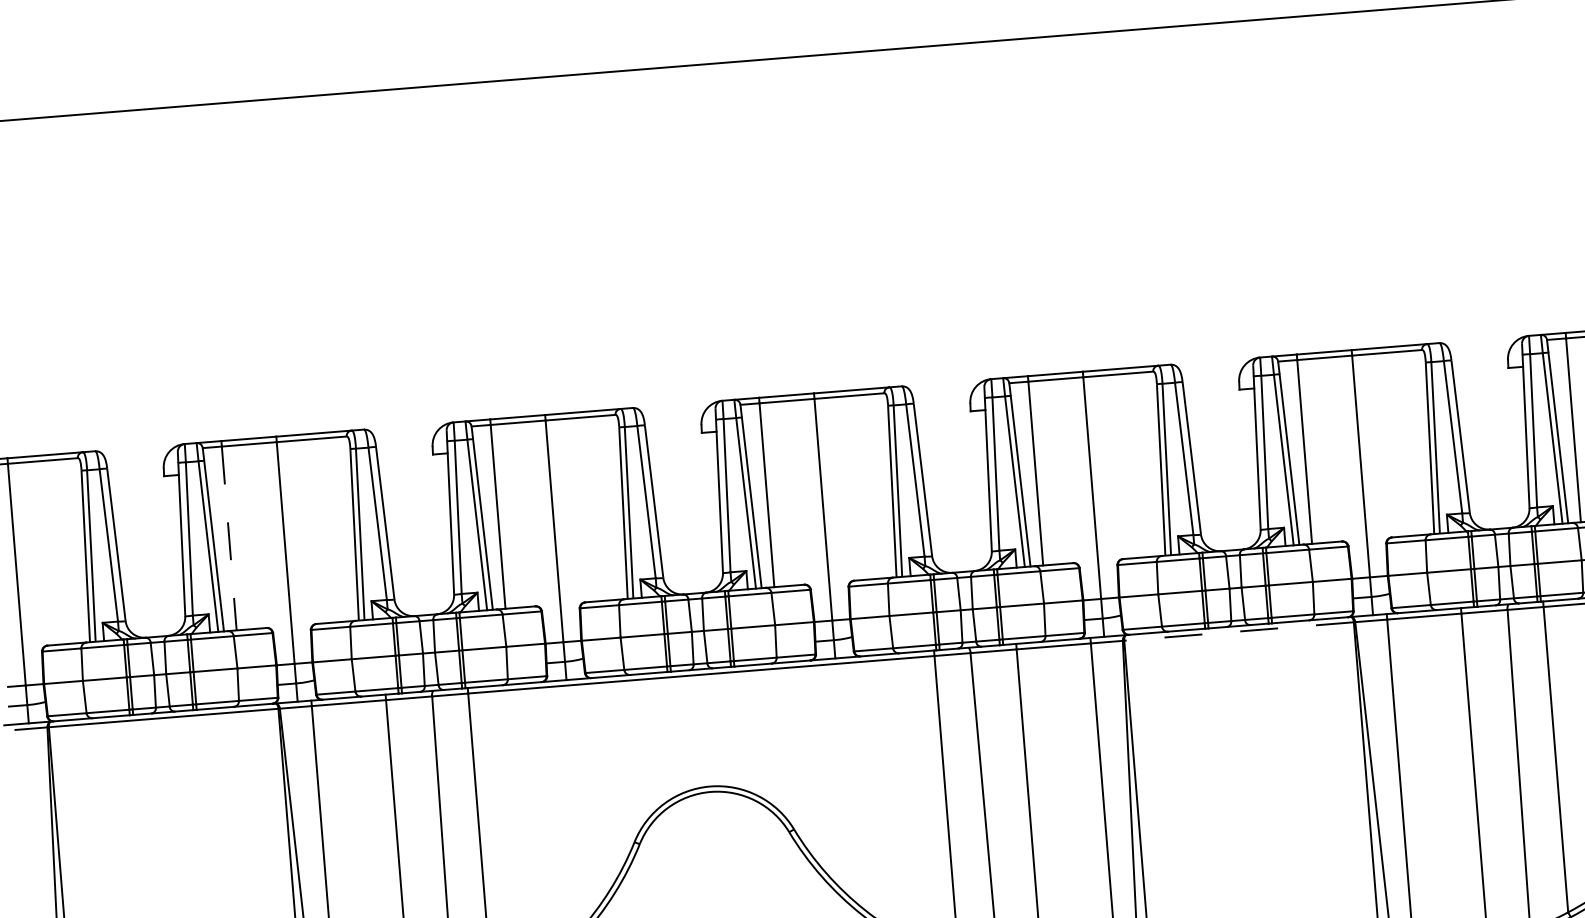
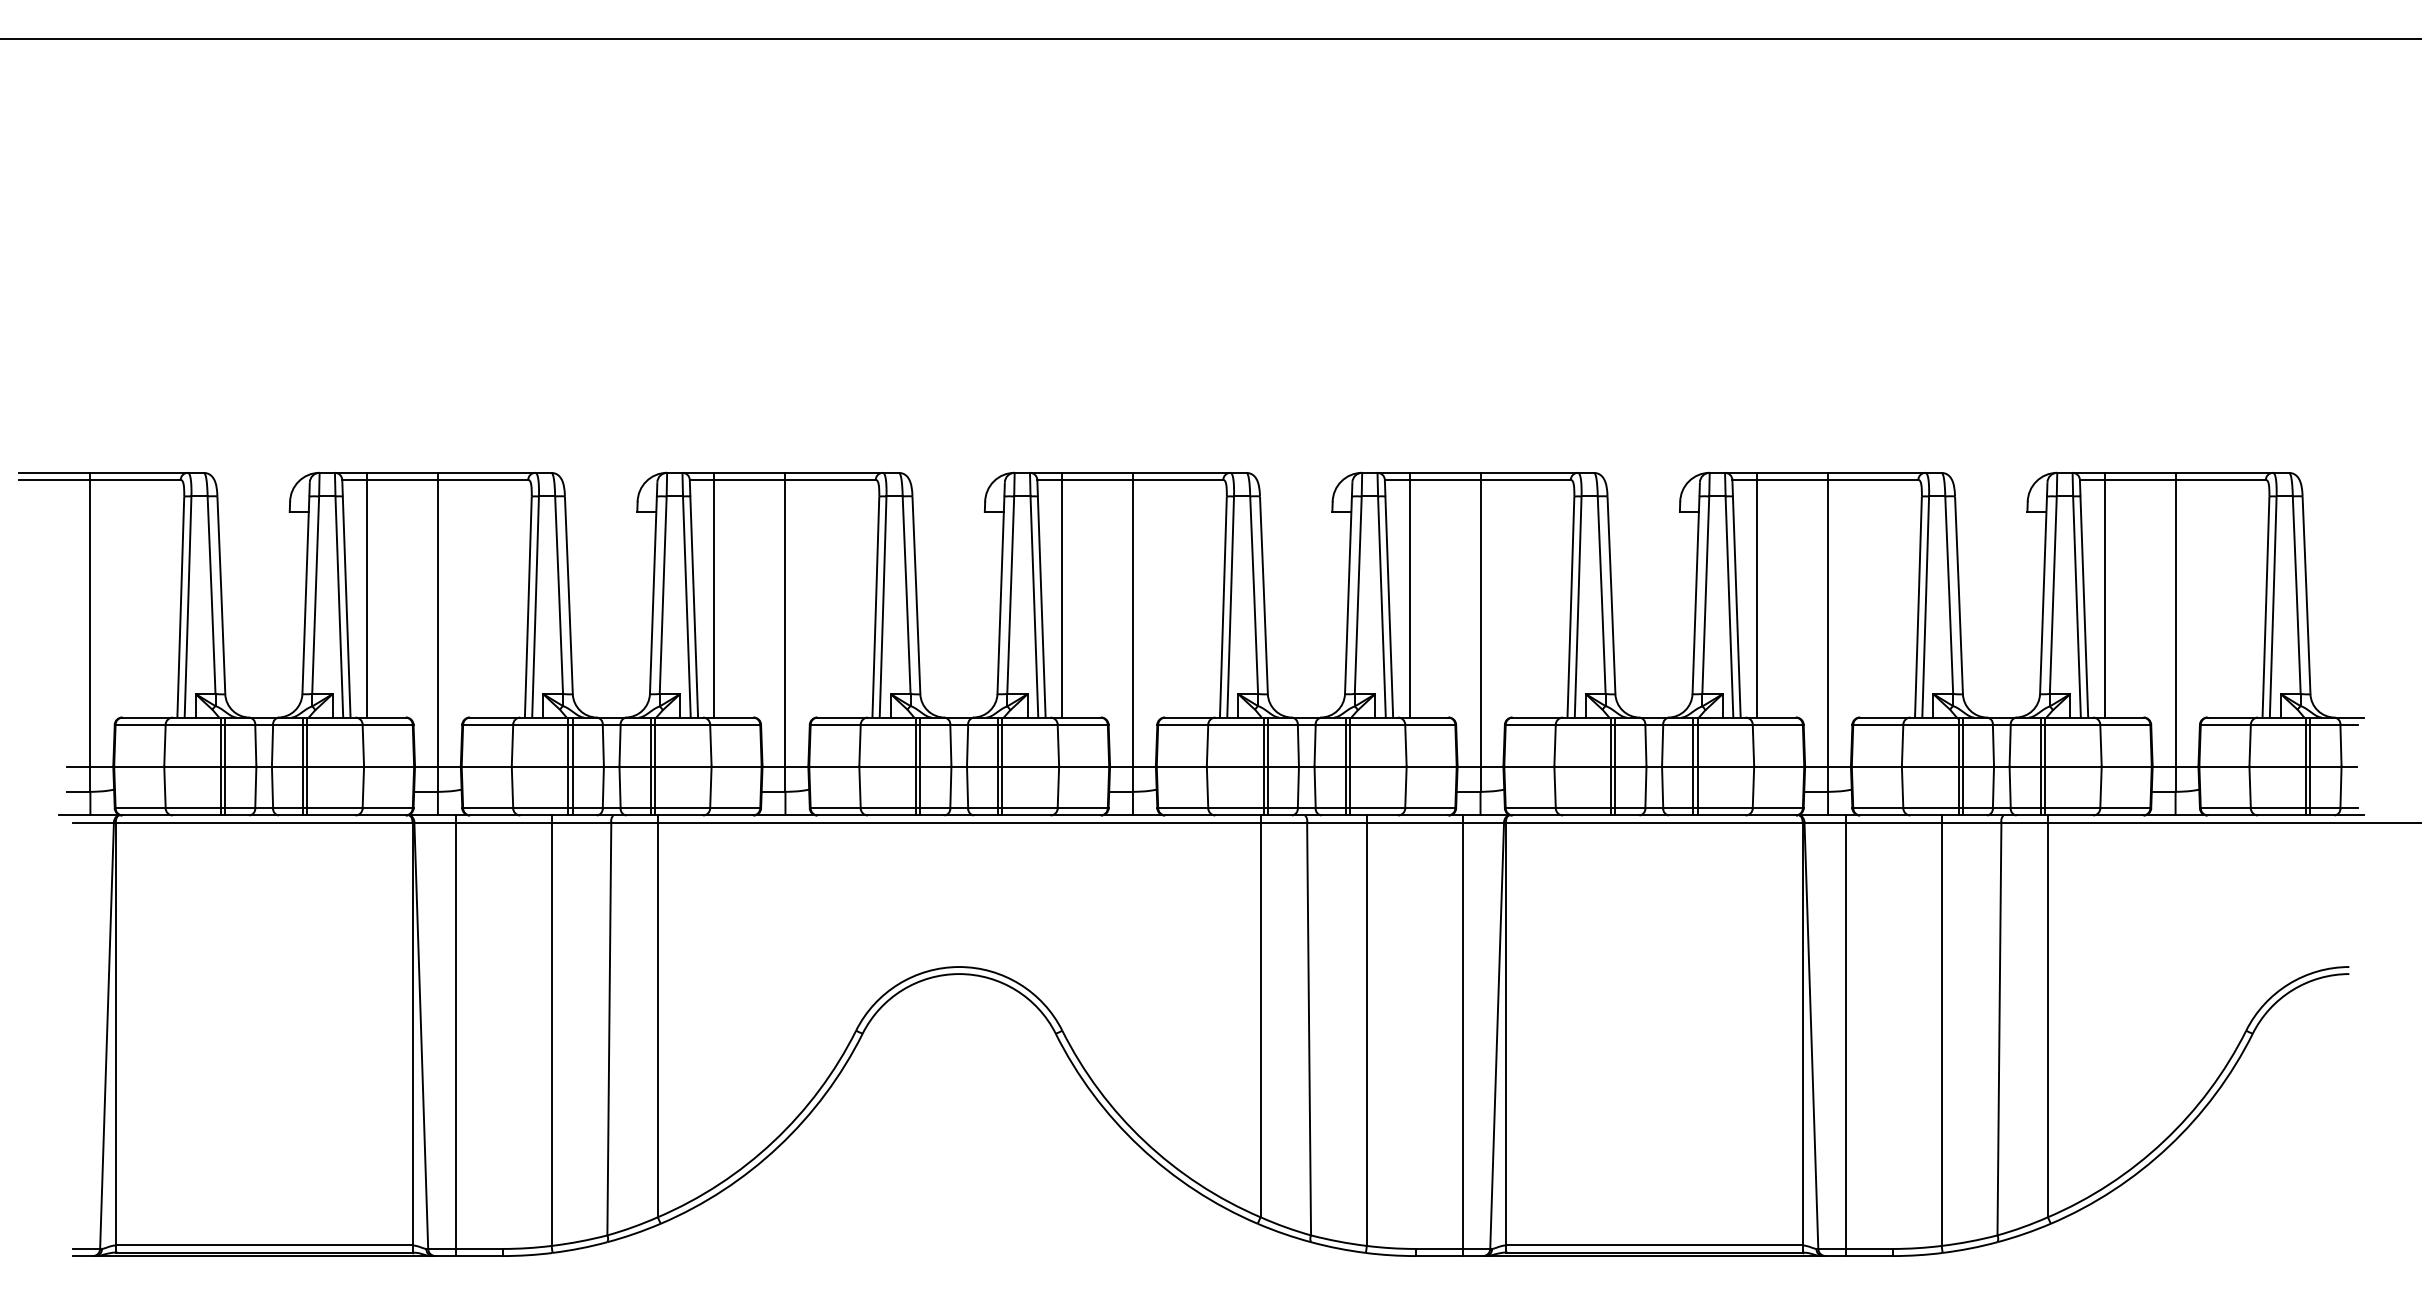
line: (228, 538) -> (366, 598), dashed -> solid
line: (1238, 631) -> (1653, 822), dashed -> solid

